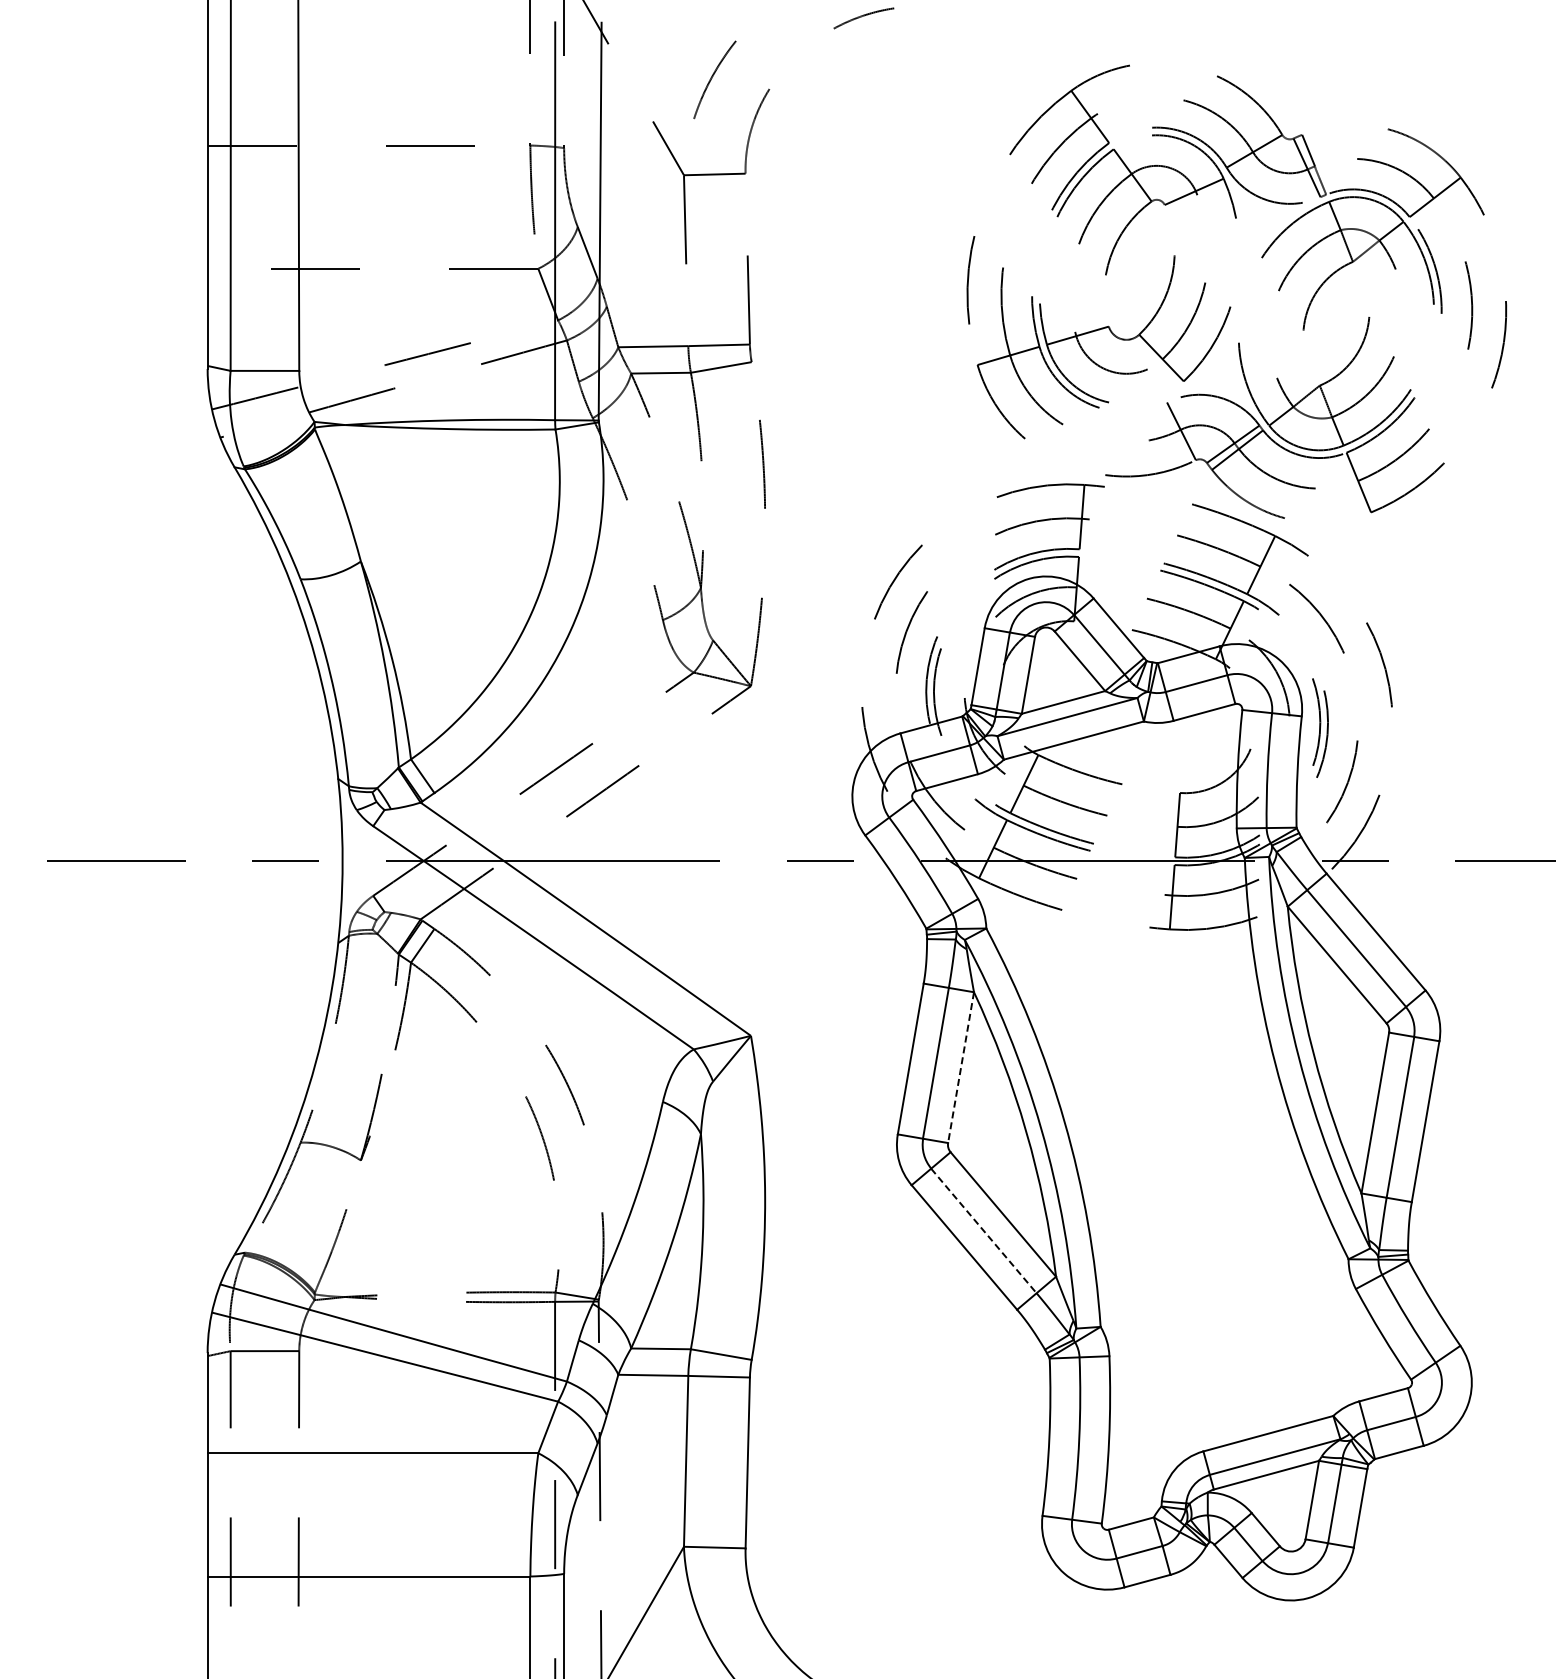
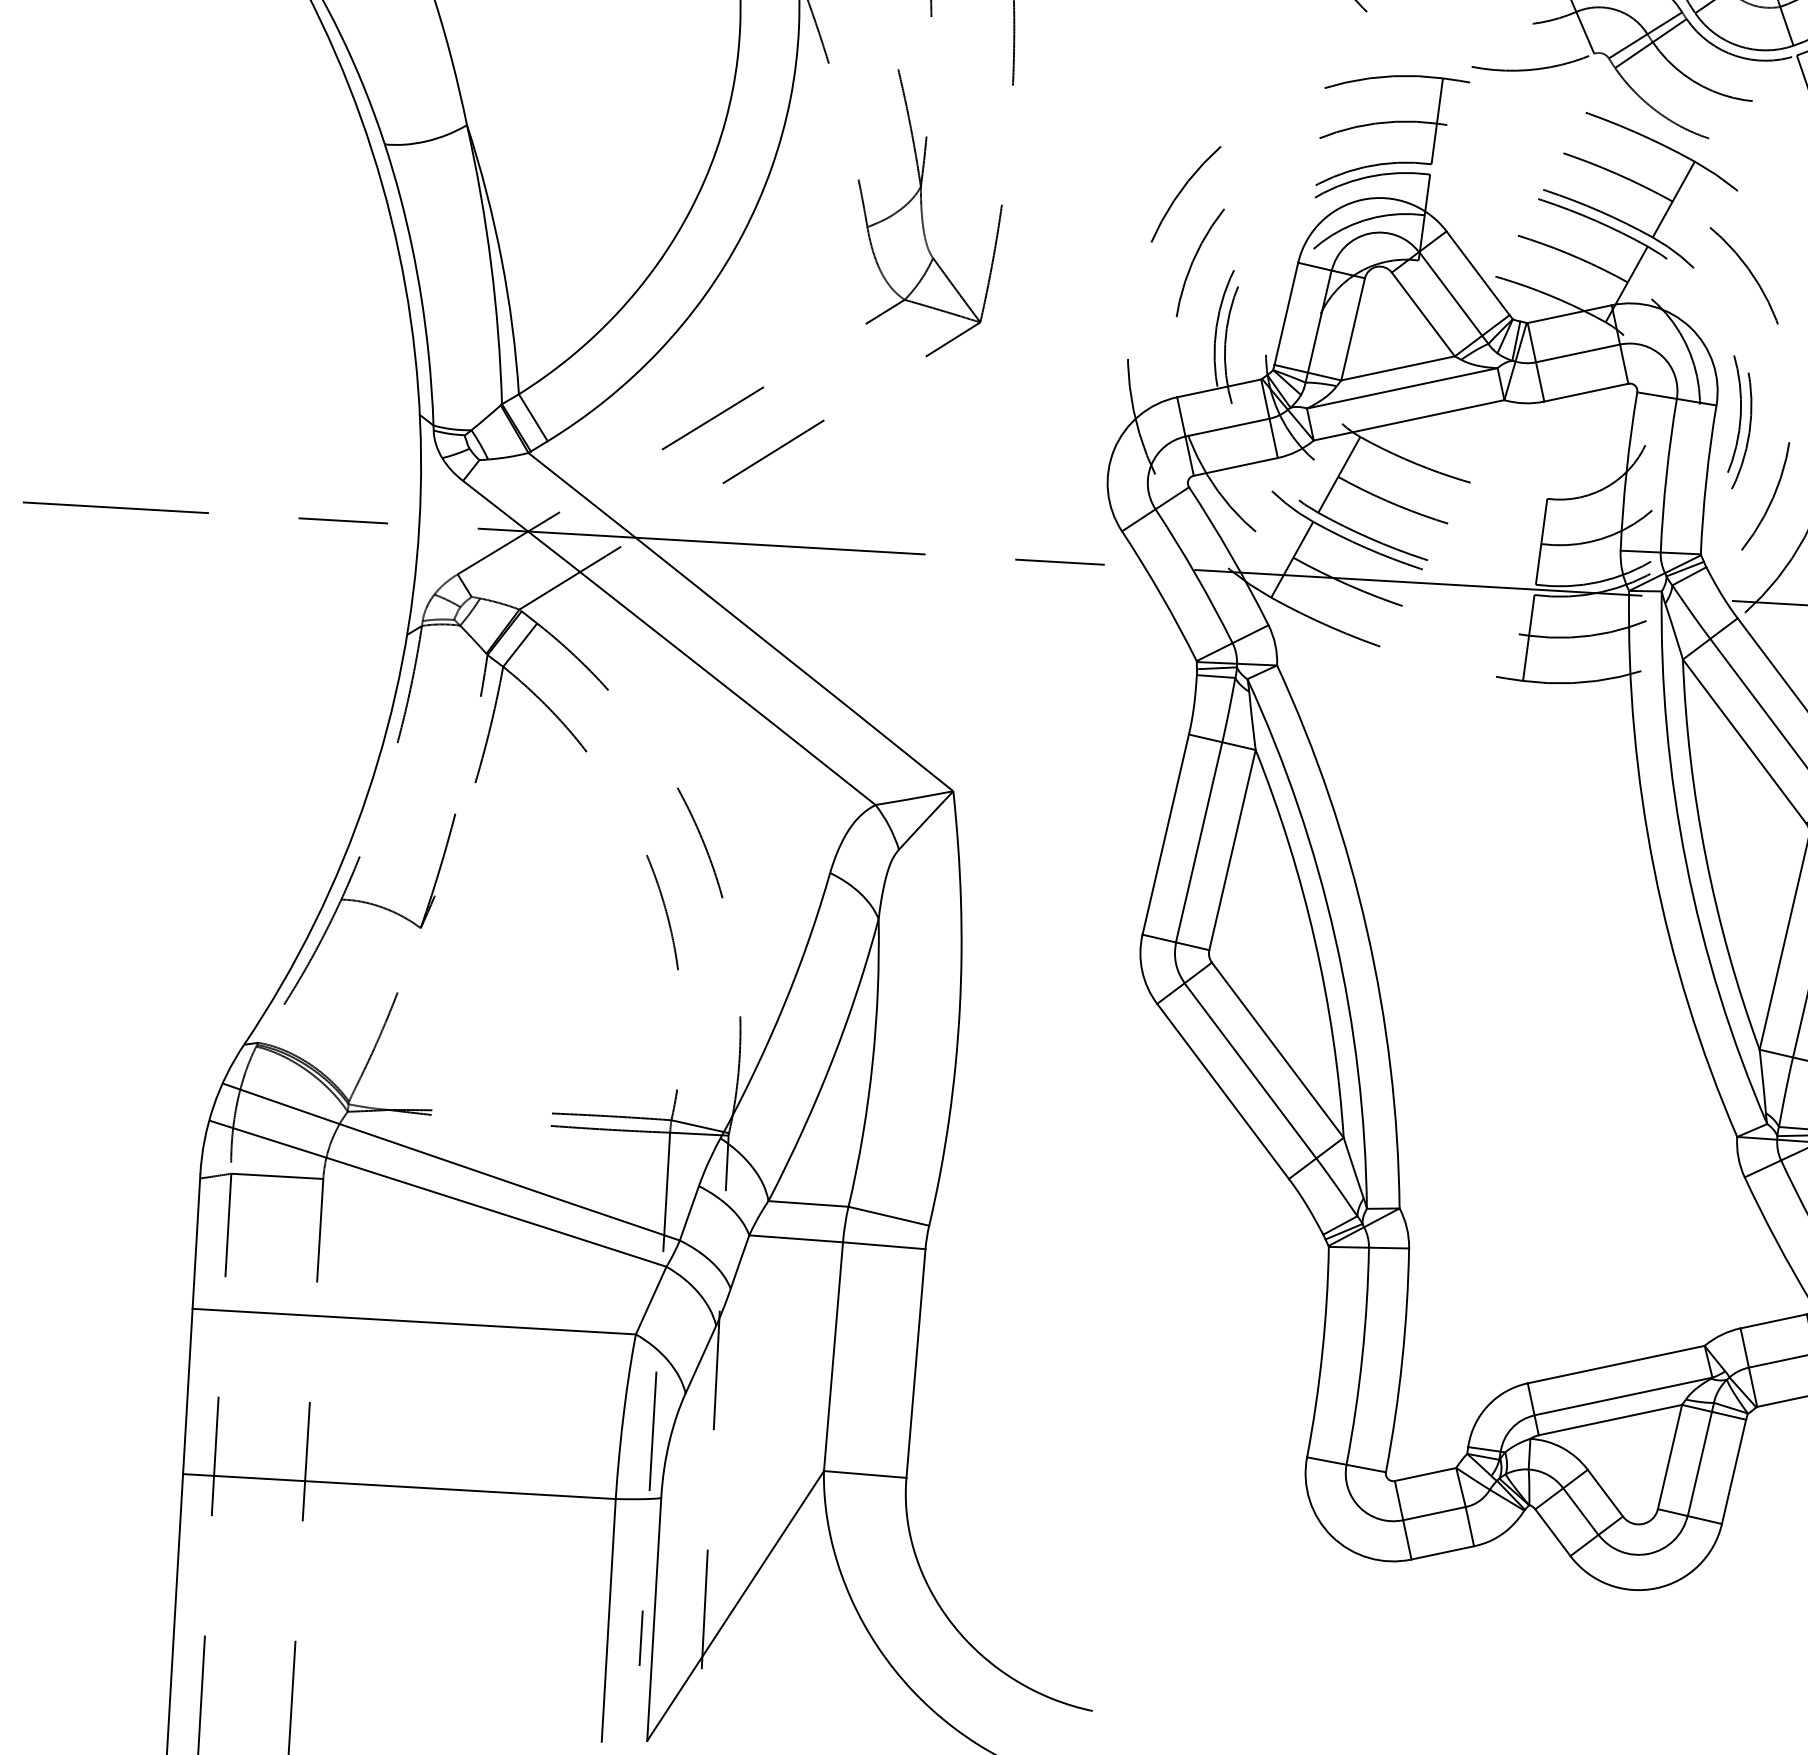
line: (960, 1068) -> (1231, 851), dashed -> solid
line: (983, 1230) -> (1249, 1070), dashed -> solid

